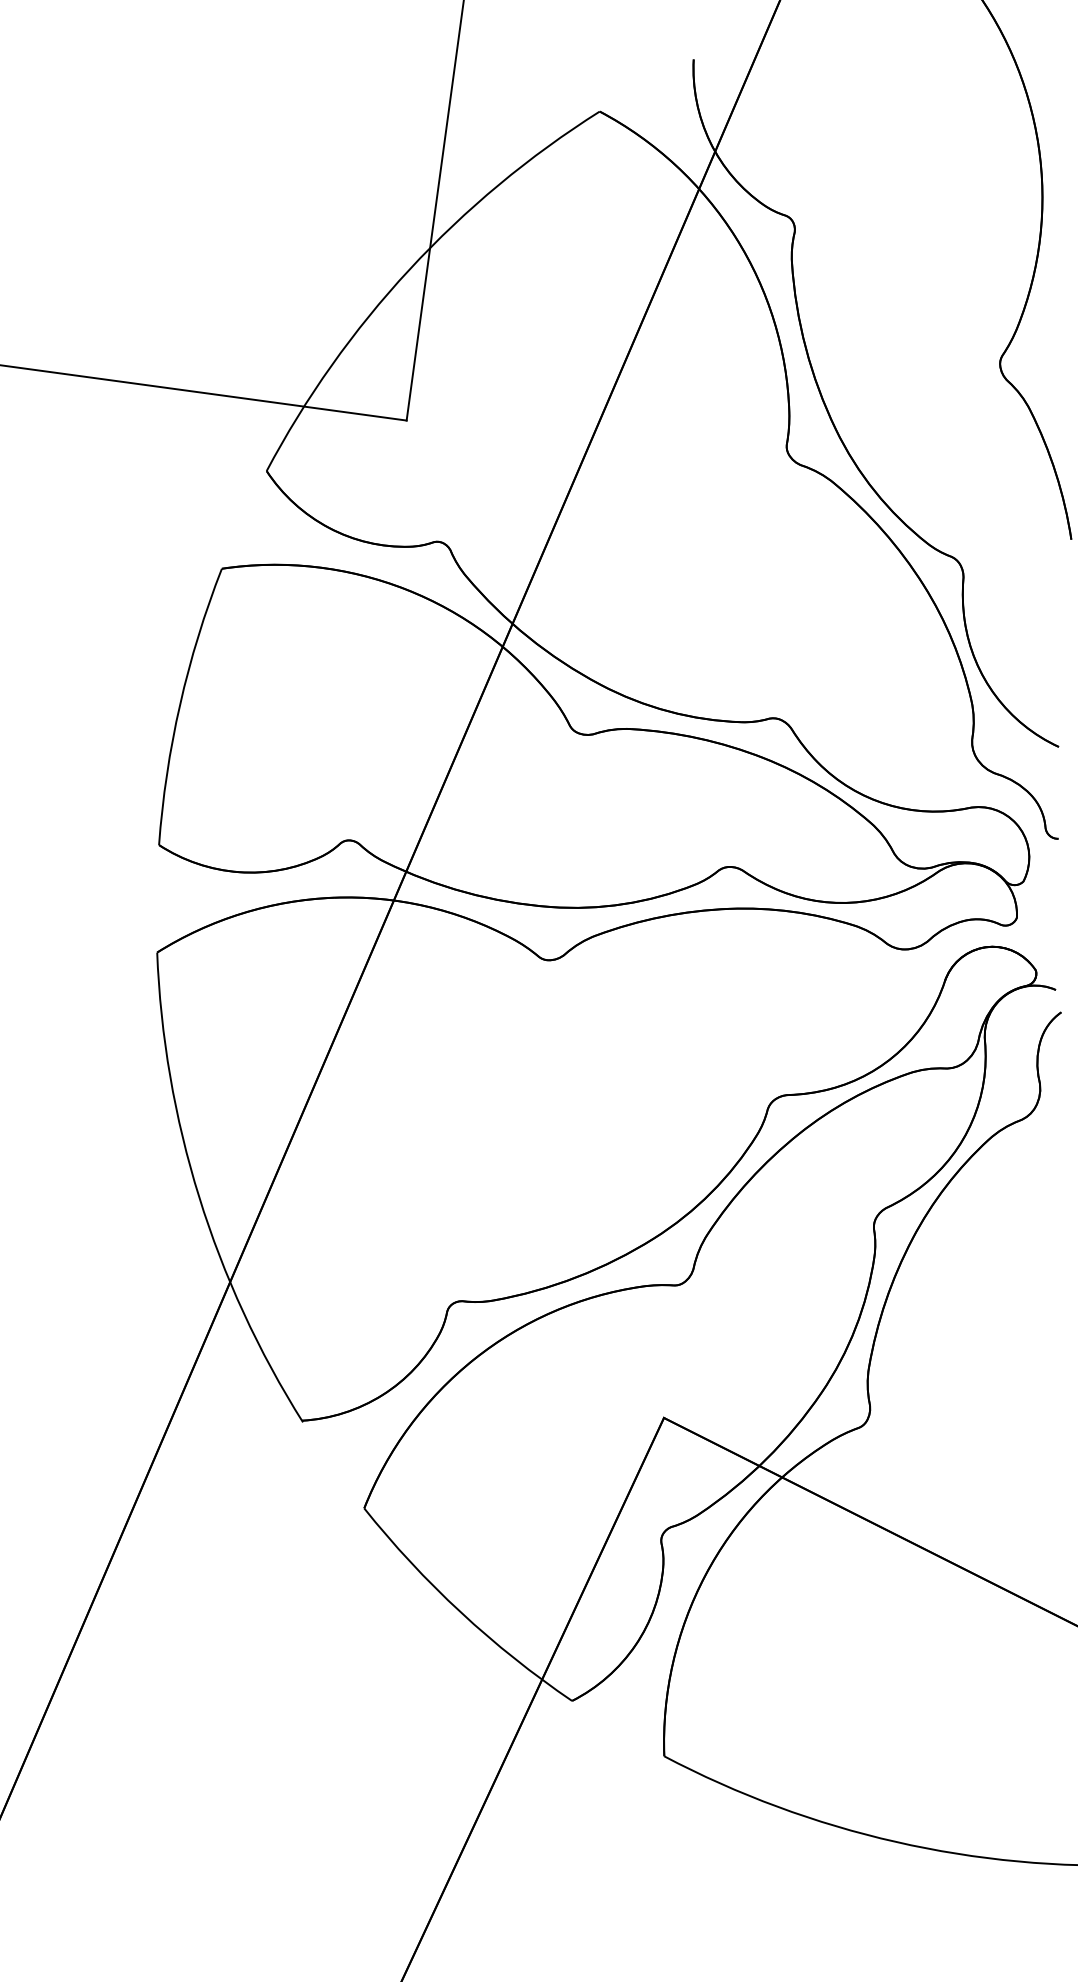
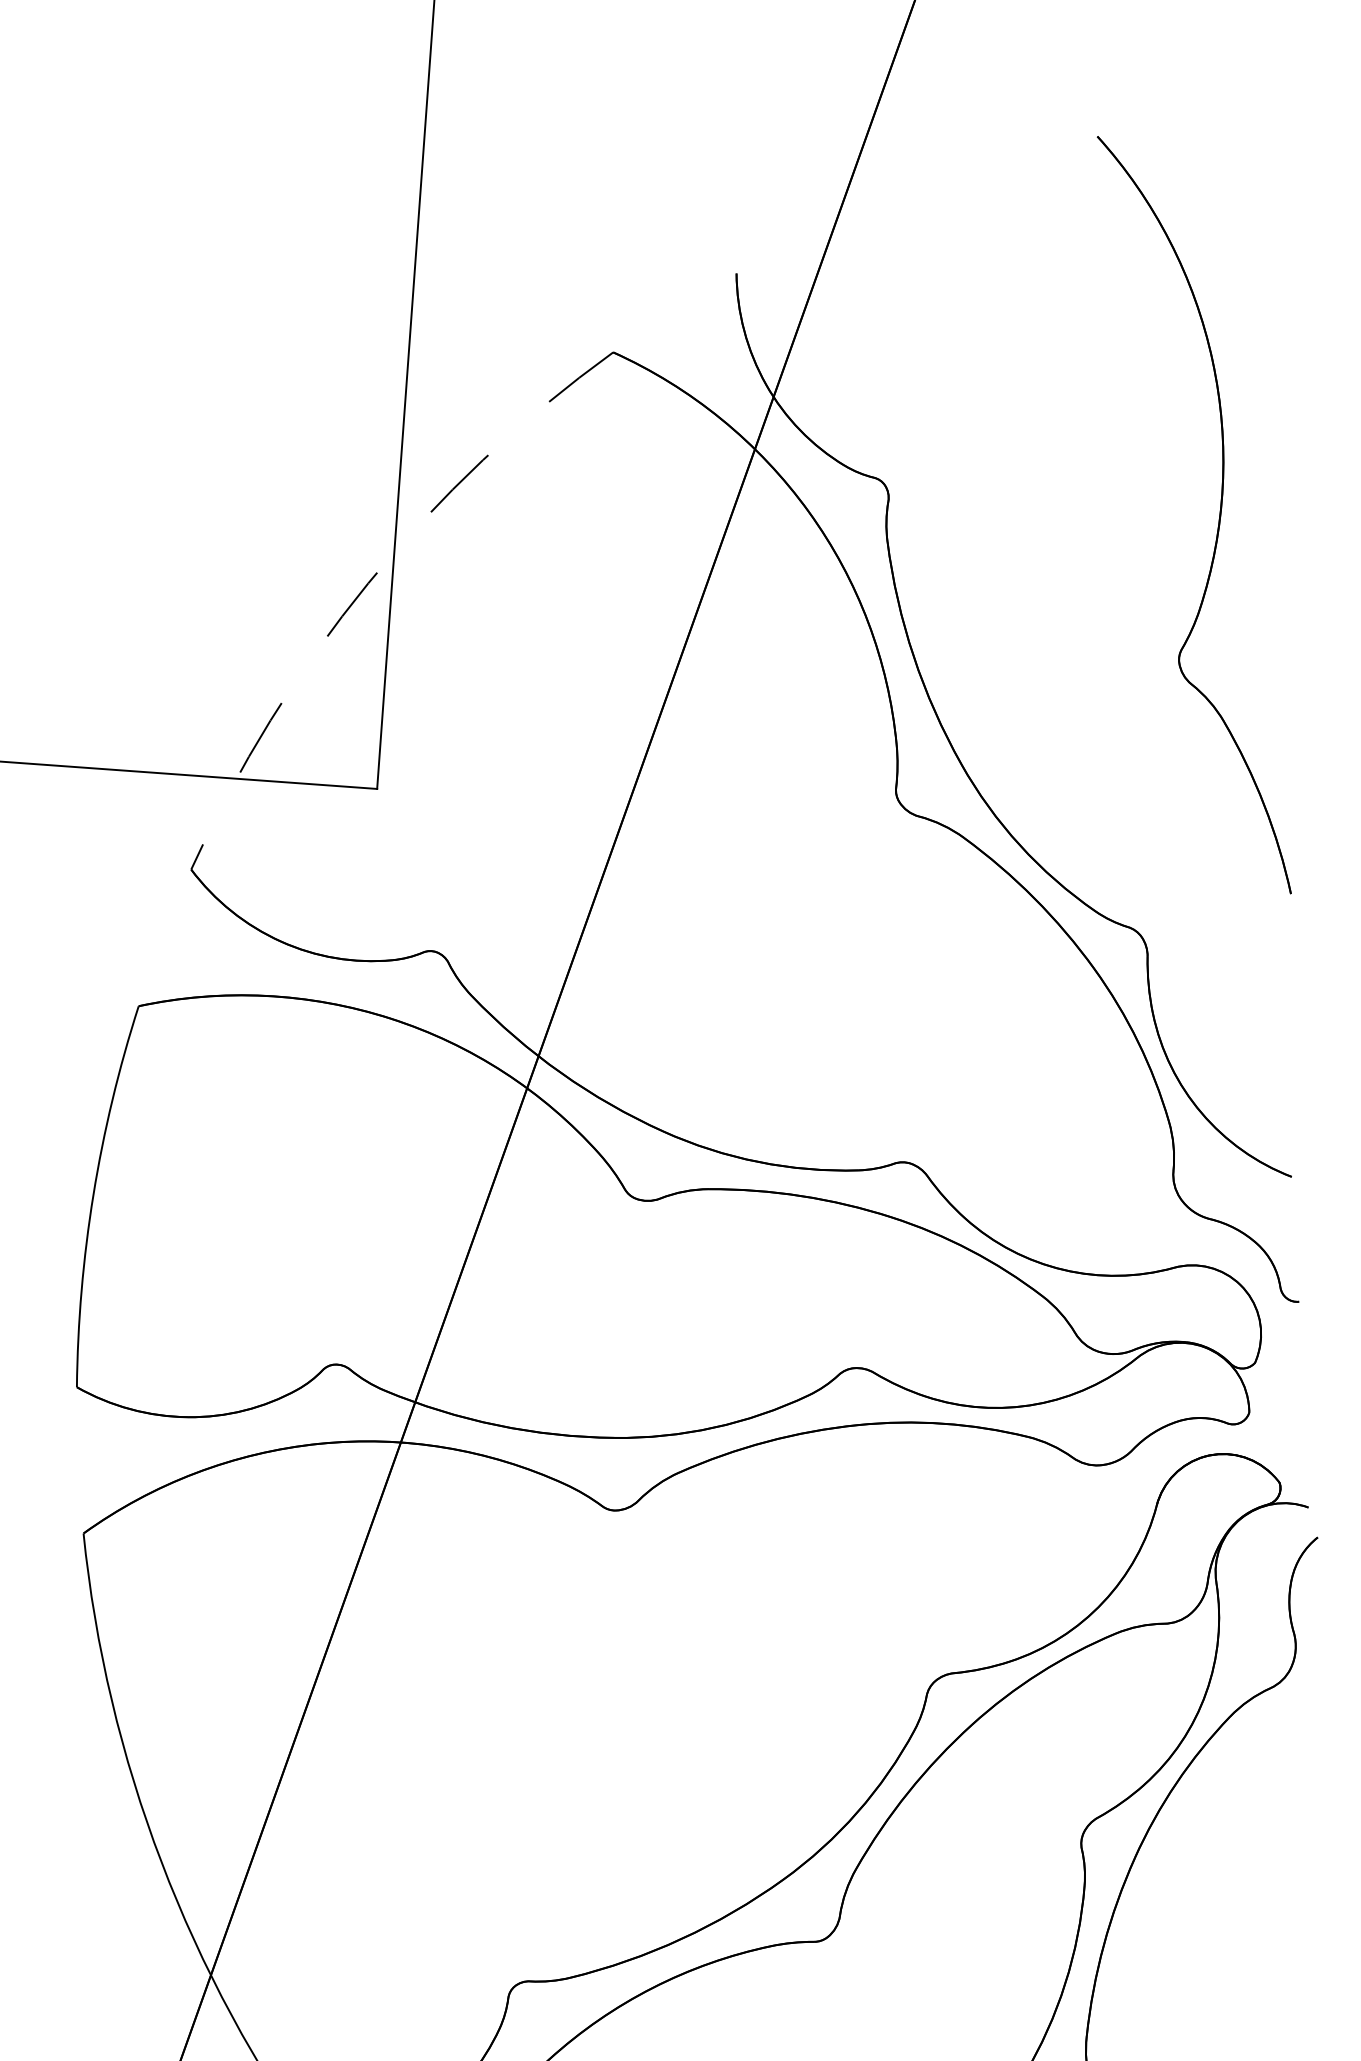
arc: (409, 269) -> (368, 583), solid -> dashed

